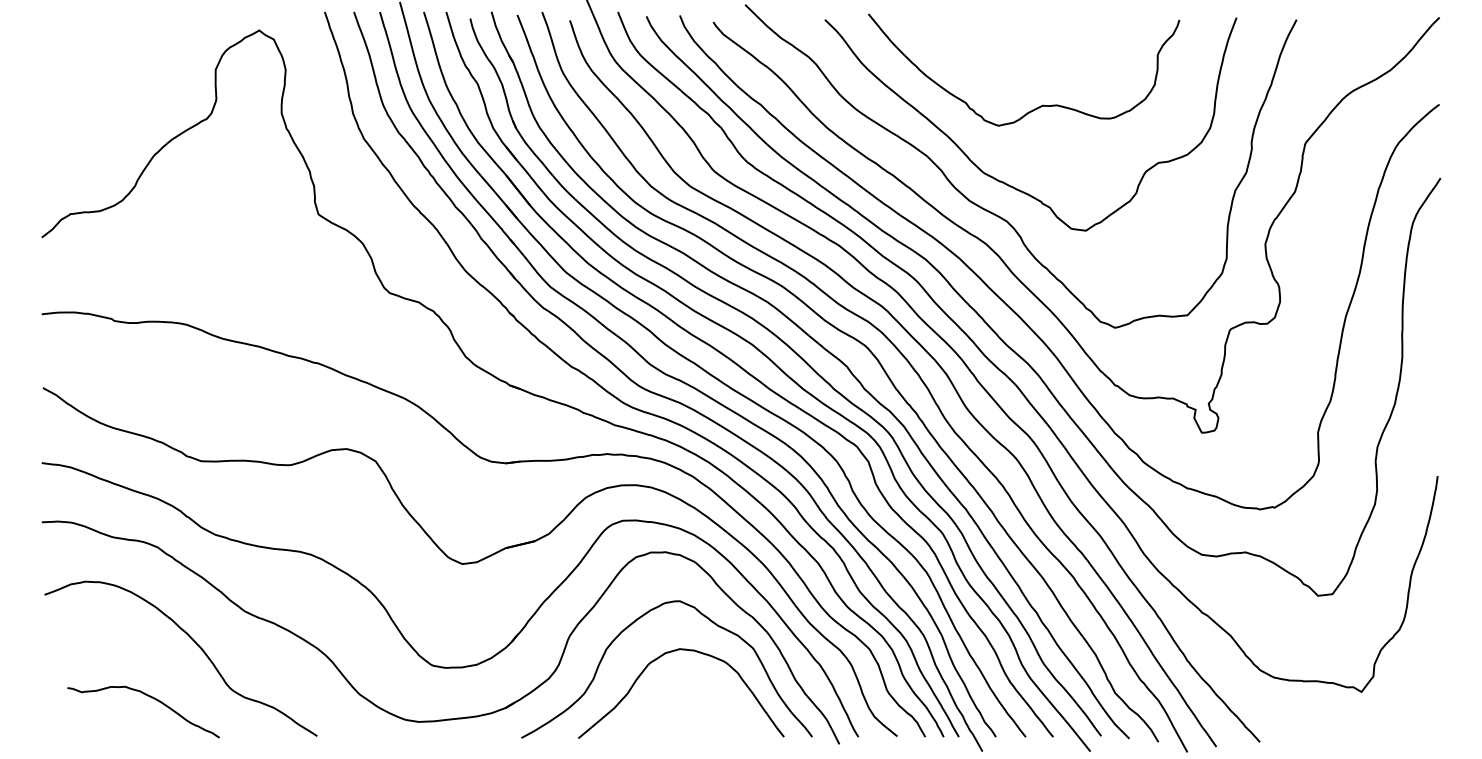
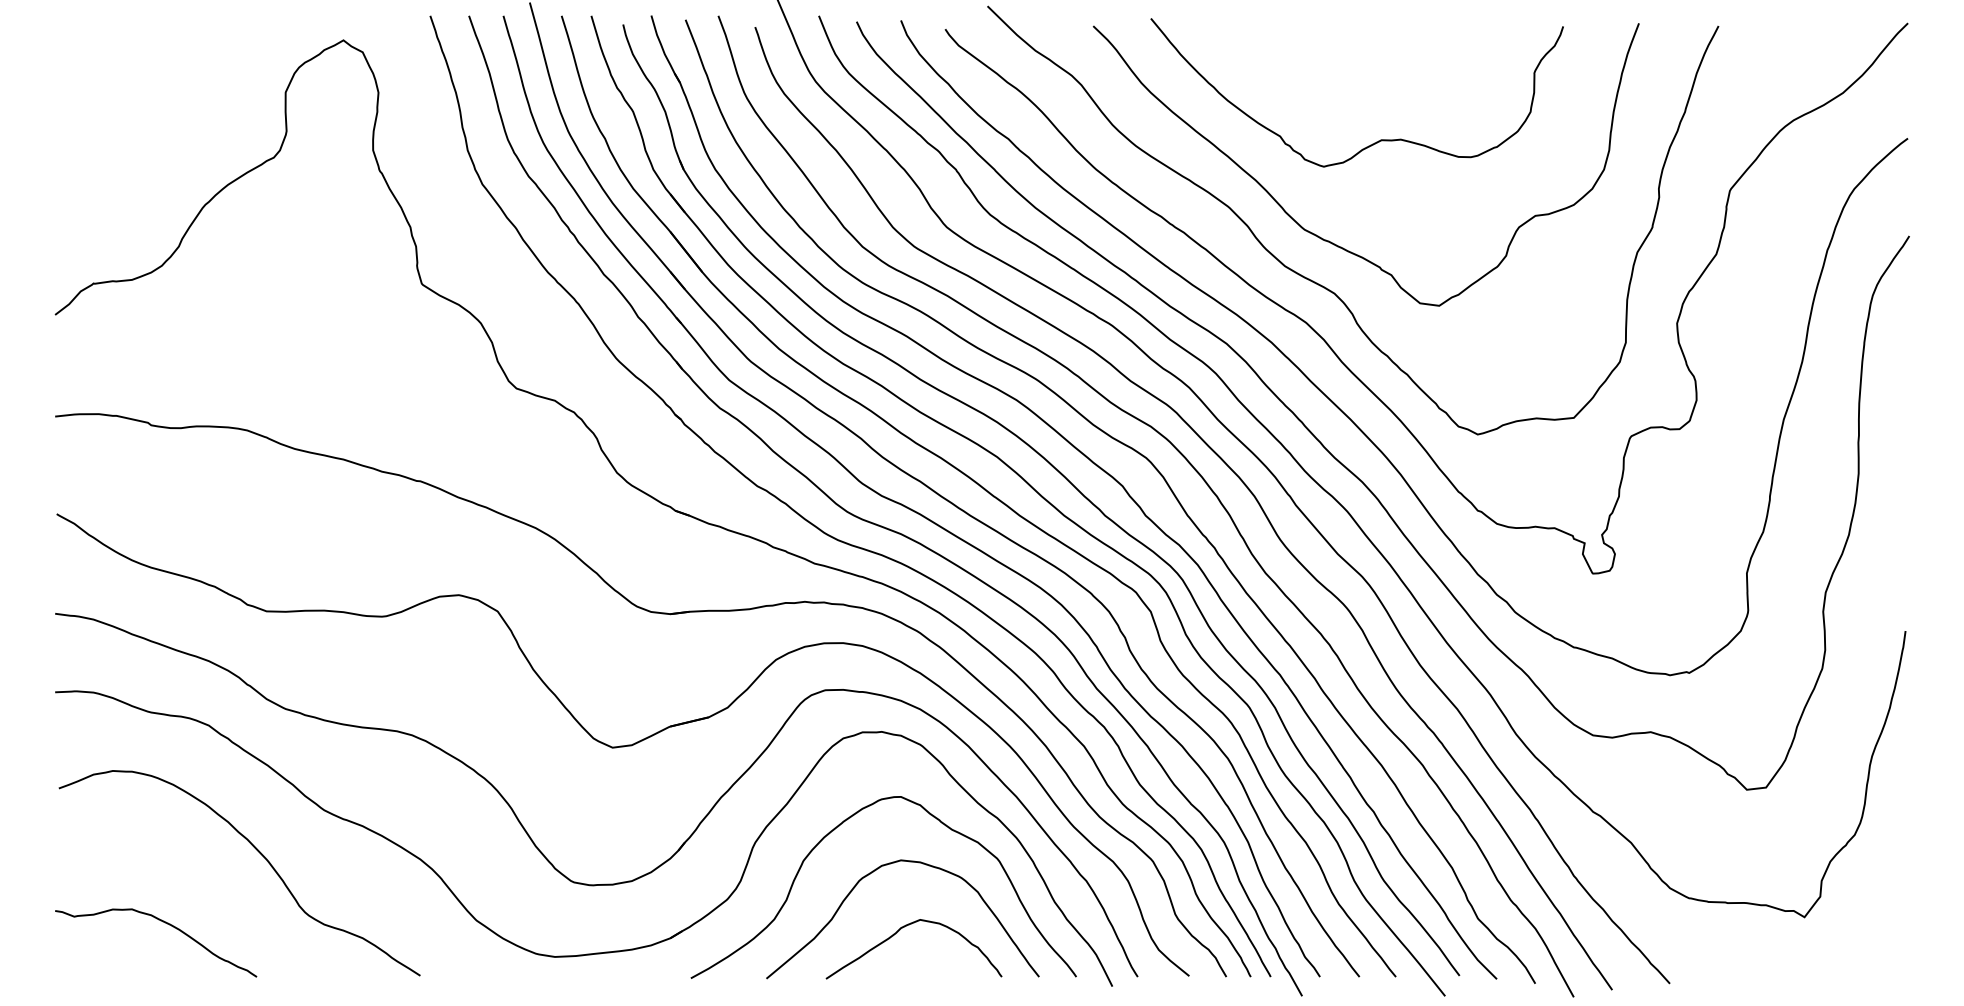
curve: (150, 697) -> (165, 923), moved
curve: (679, 702) -> (900, 930), added

